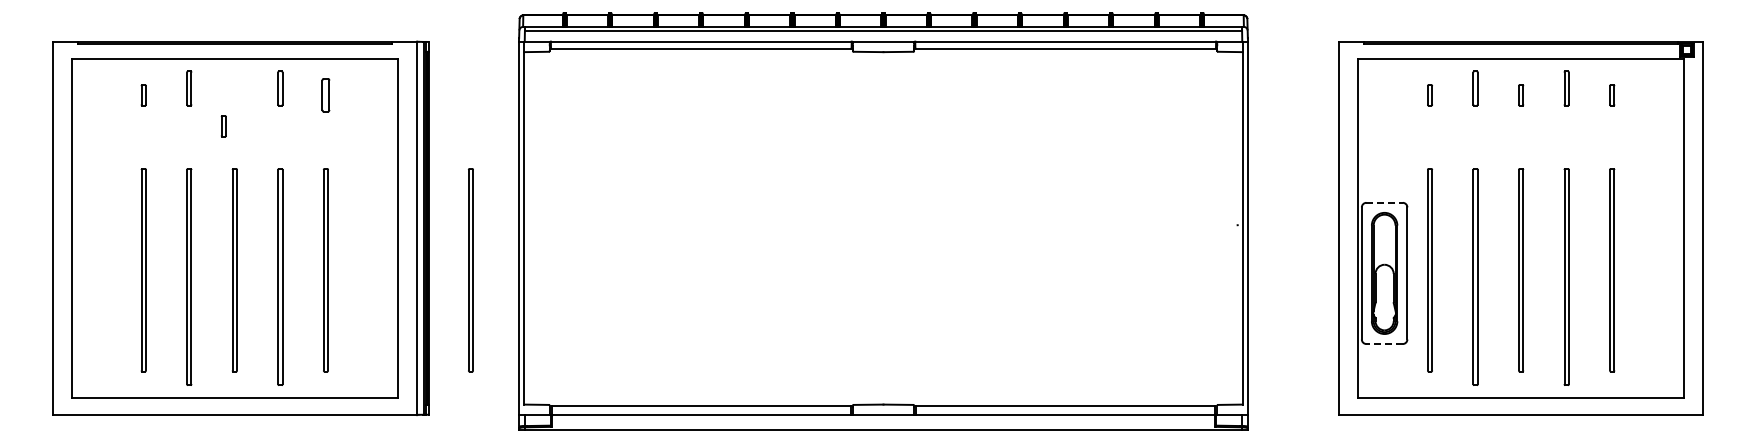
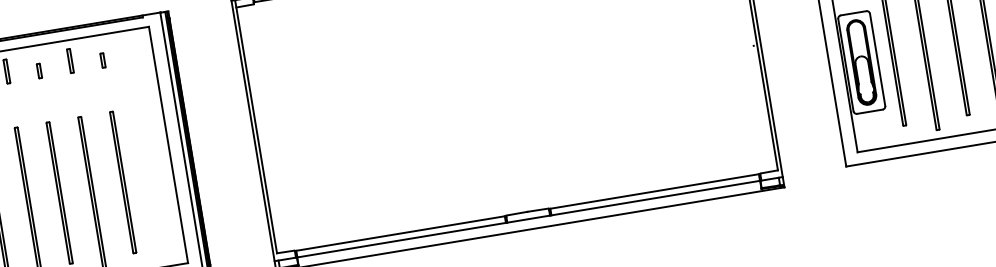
part: (325, 95) -> (102, 60), size x0.62
part: (223, 126) -> (39, 71), moved
line: (1385, 202) -> (854, 12), dashed -> solid
part: (470, 270) -> (224, 165), removed
line: (1384, 344) -> (869, 112), dashed -> solid

